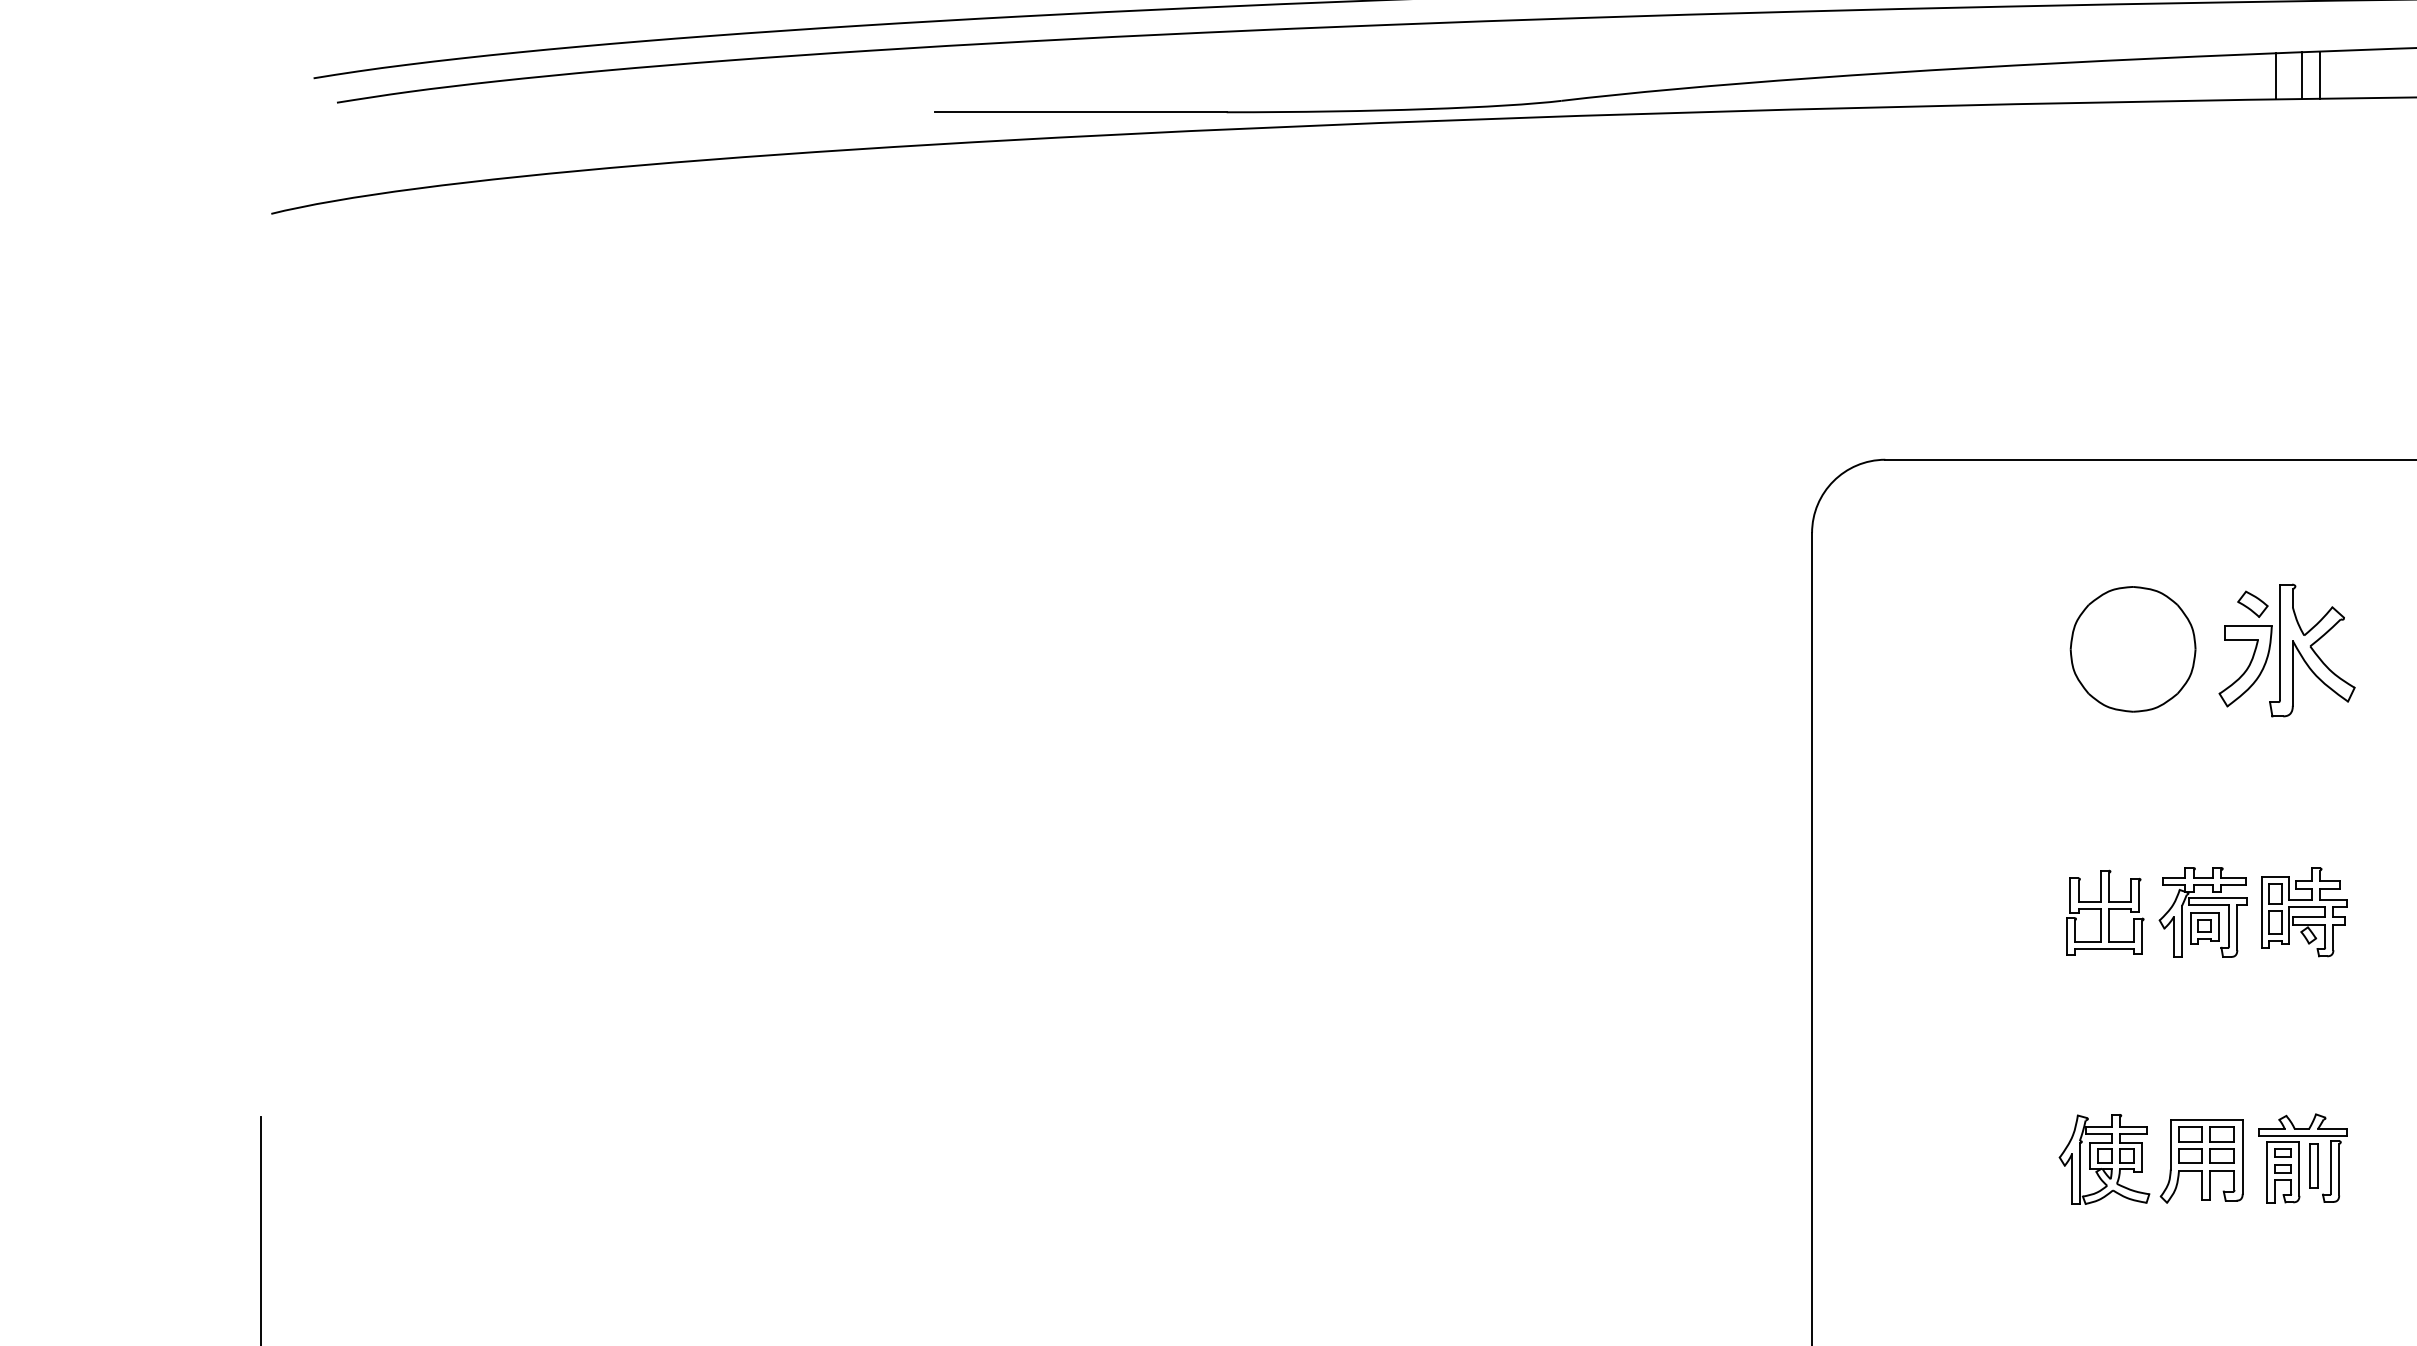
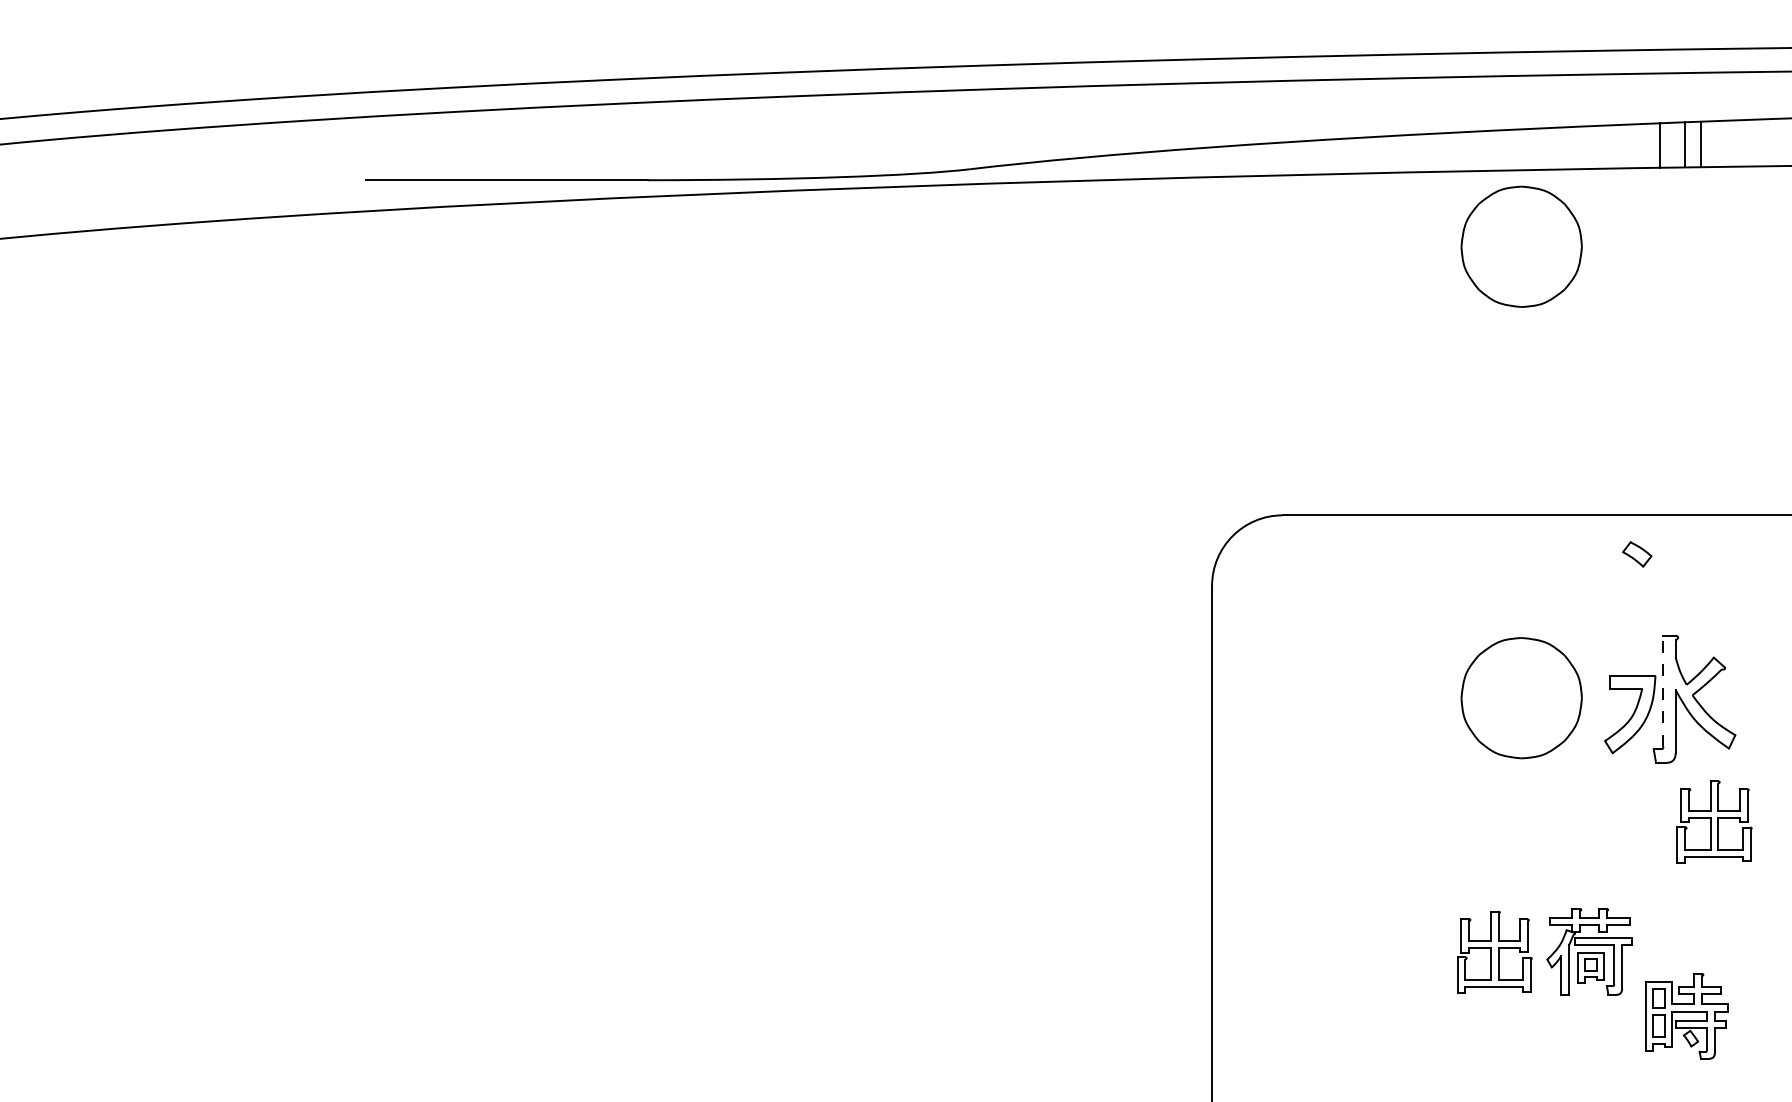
part: (2132, 181) -> (1521, 246), added
part: (2252, 603) -> (1636, 553), moved
line: (2280, 642) -> (1663, 691), solid -> dashed
part: (2333, 777) -> (1714, 821), added
part: (2304, 912) -> (1686, 1016), moved

